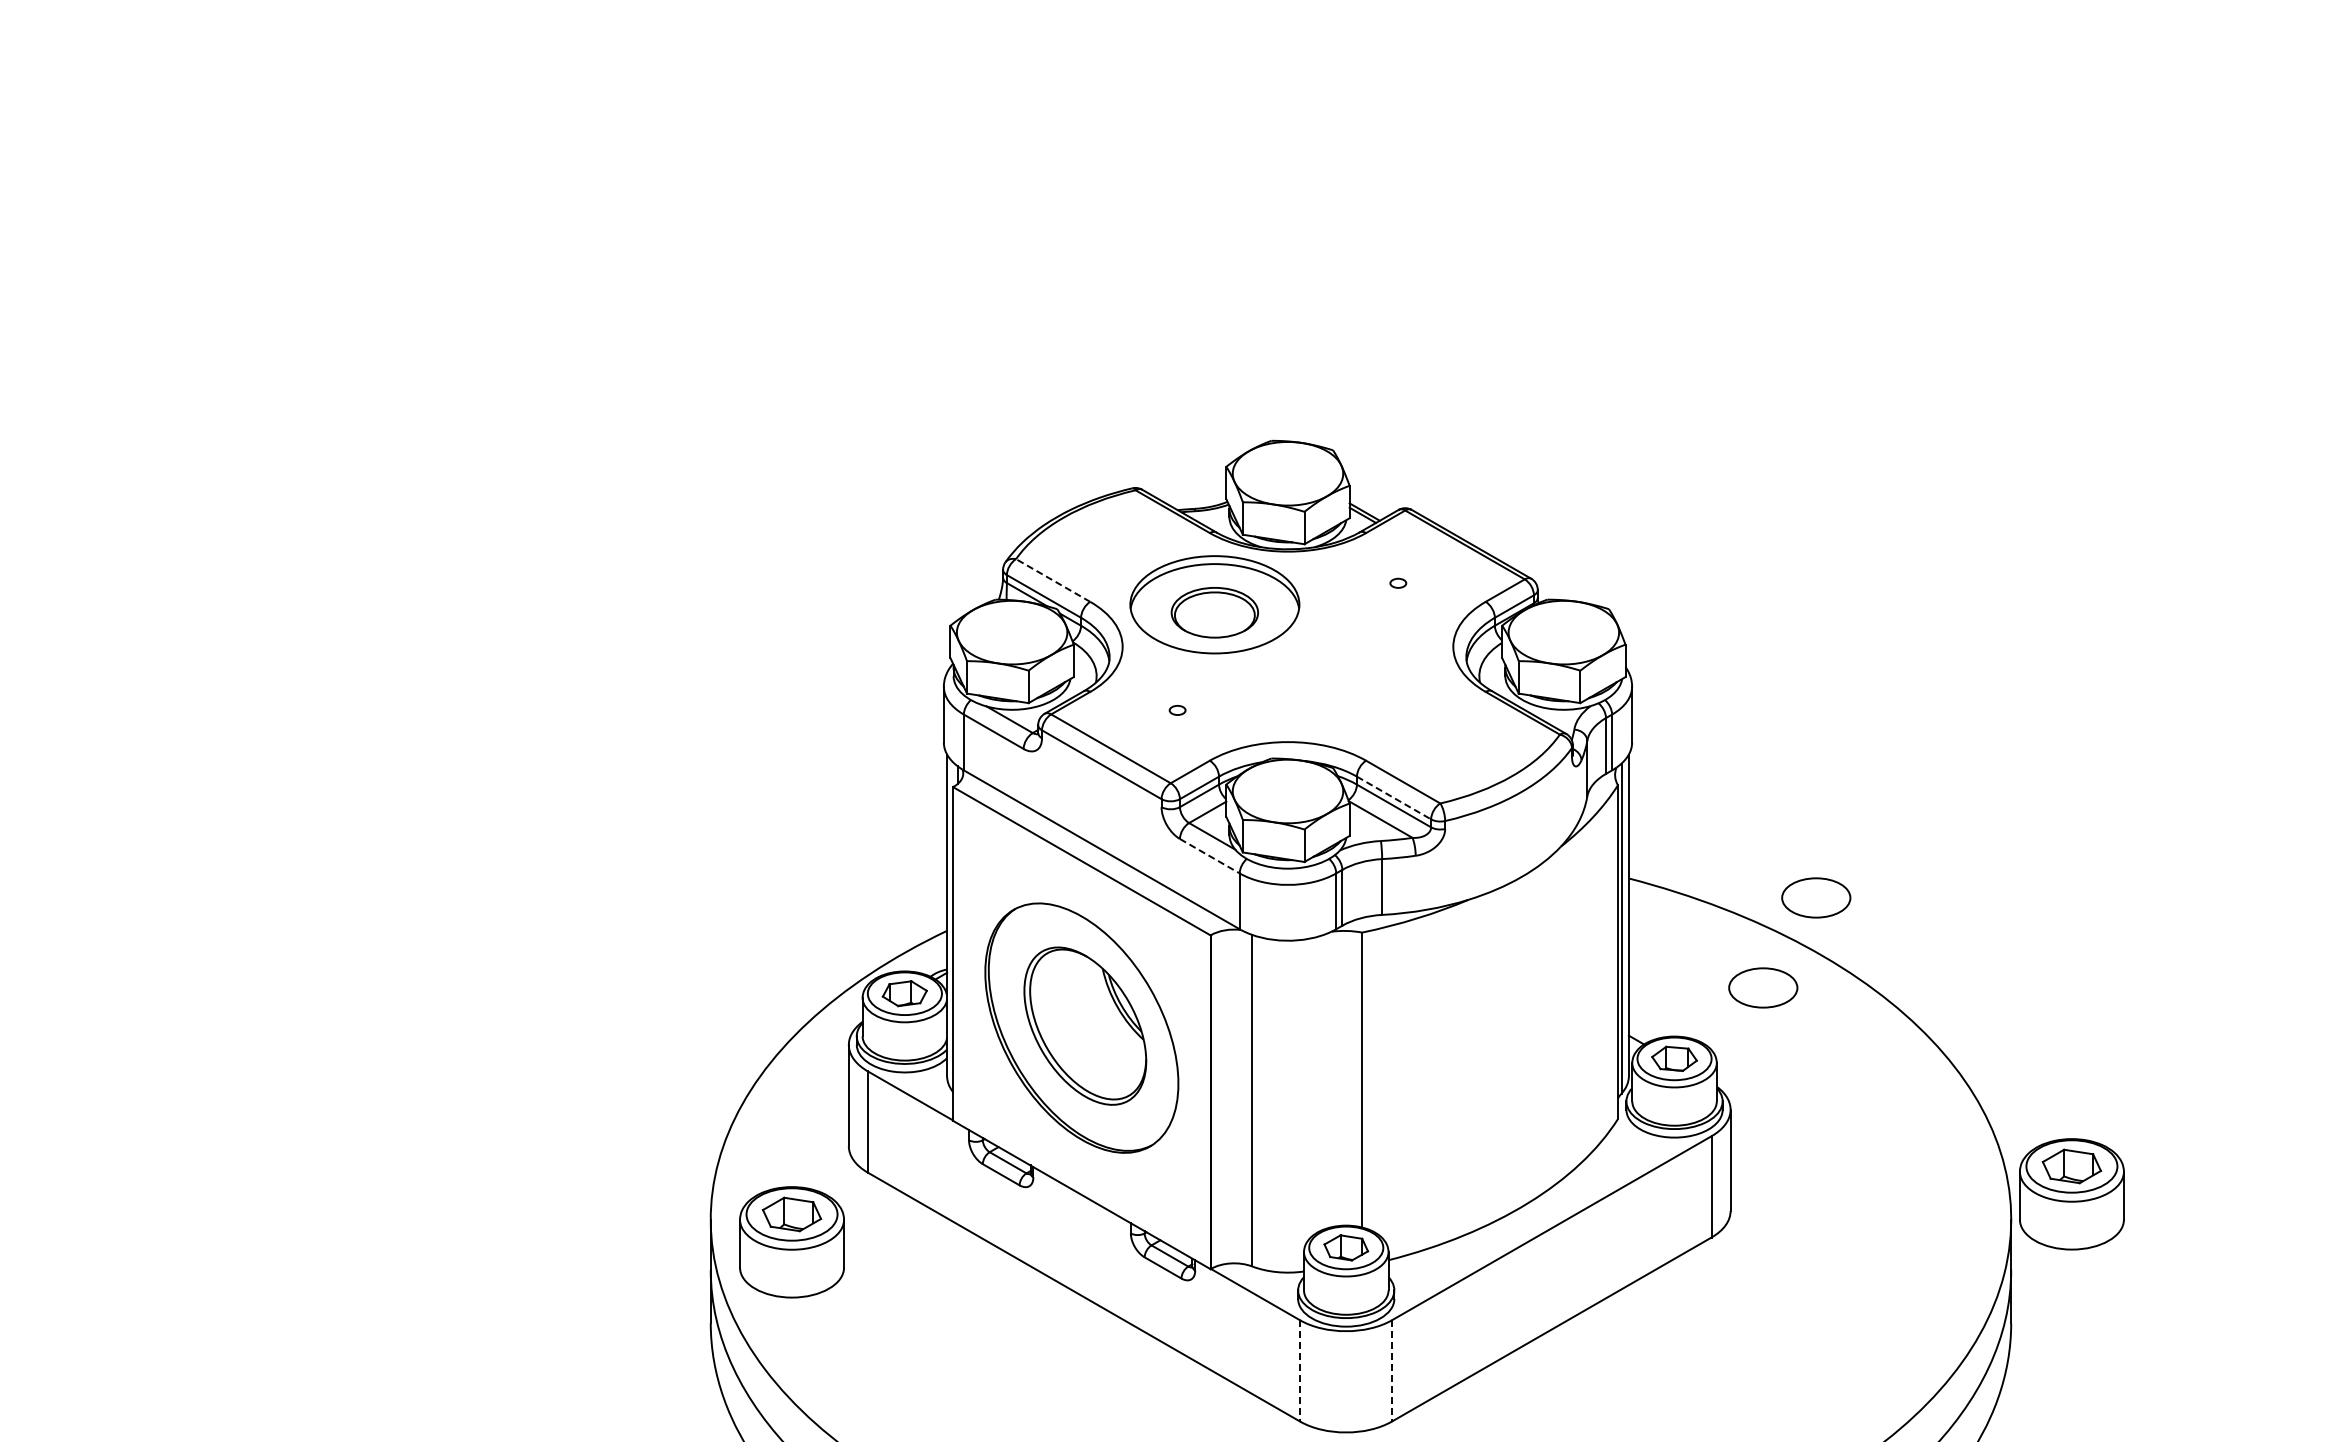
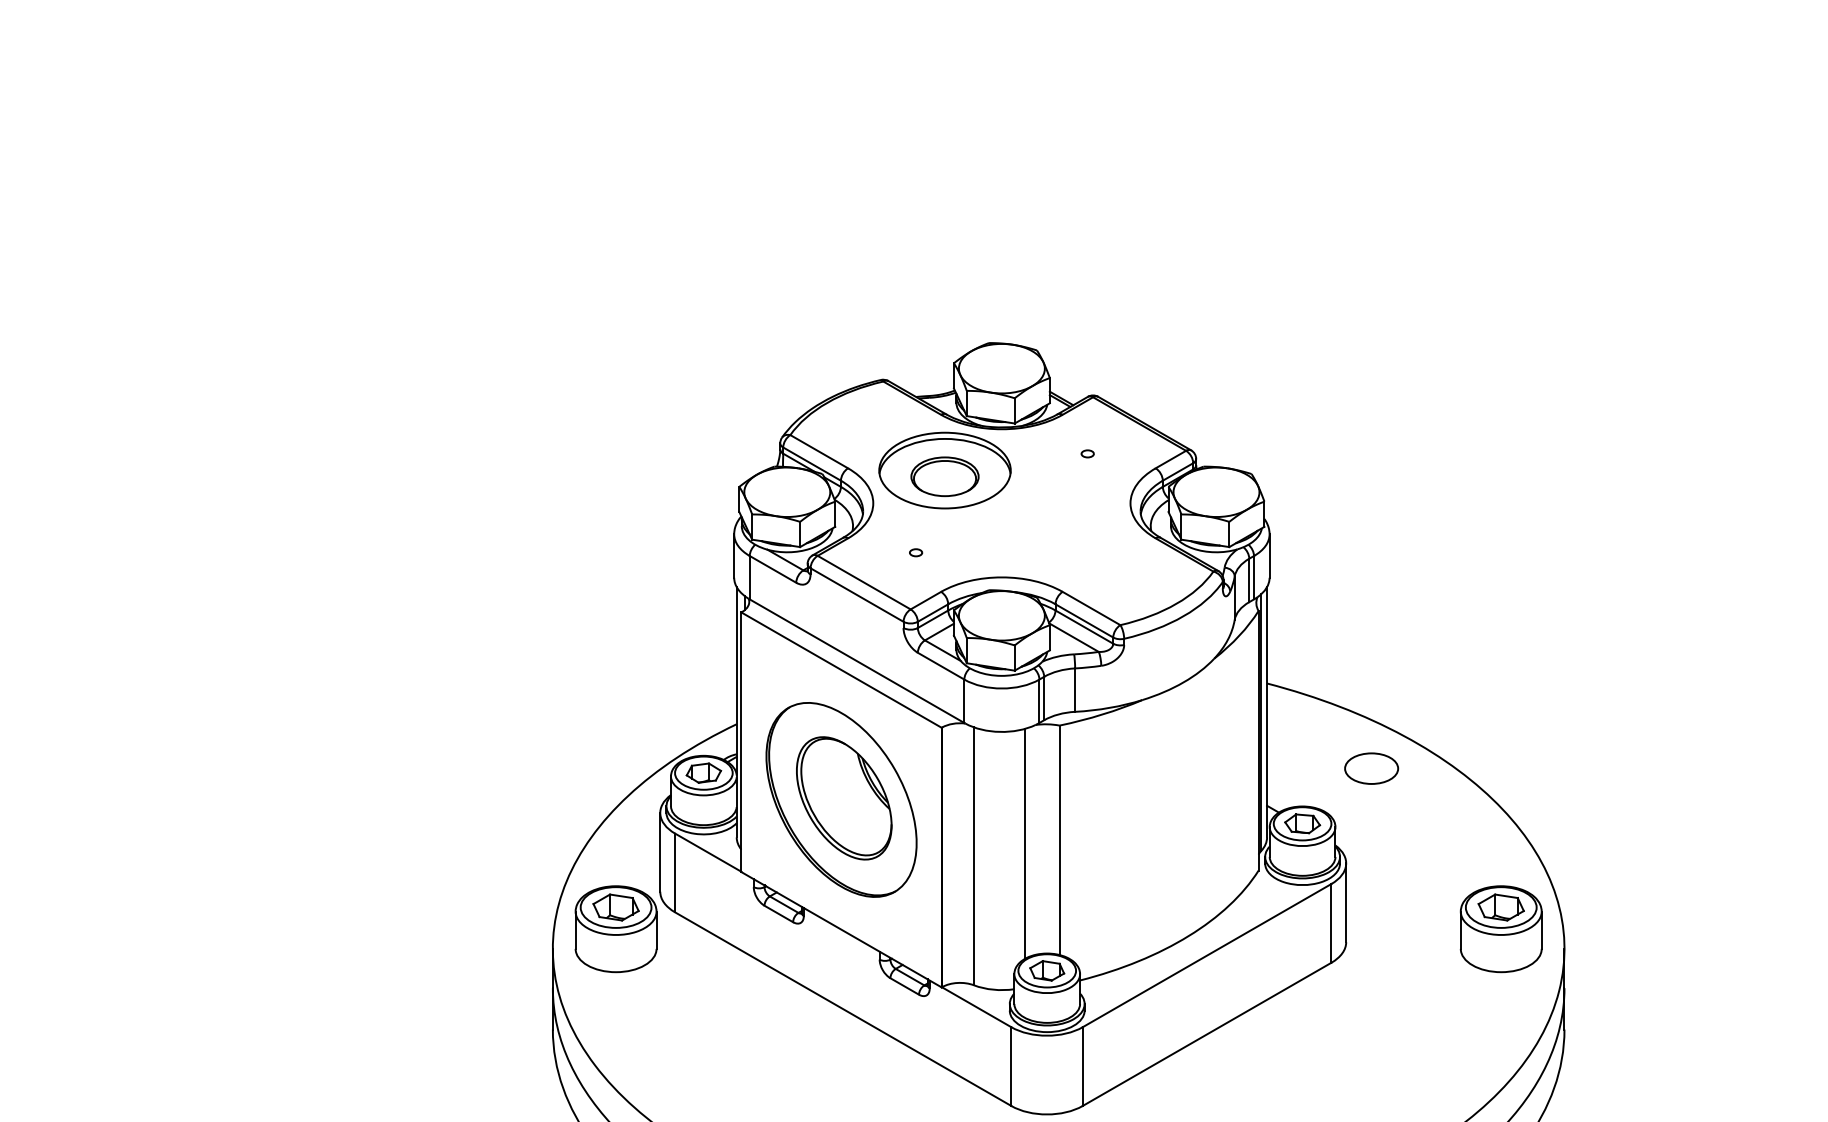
line: (1053, 580) -> (819, 451), dashed -> solid
line: (1394, 798) -> (1084, 621), dashed -> solid
line: (1210, 856) -> (941, 666), dashed -> solid
part: (1816, 897) -> (1413, 698), removed
line: (1318, 1084) -> (1025, 843), added
part: (2071, 1194) -> (1500, 929), moved
part: (791, 1242) -> (615, 929), moved
line: (1300, 1370) -> (1011, 1066), dashed -> solid
line: (1392, 1370) -> (1083, 1066), dashed -> solid

